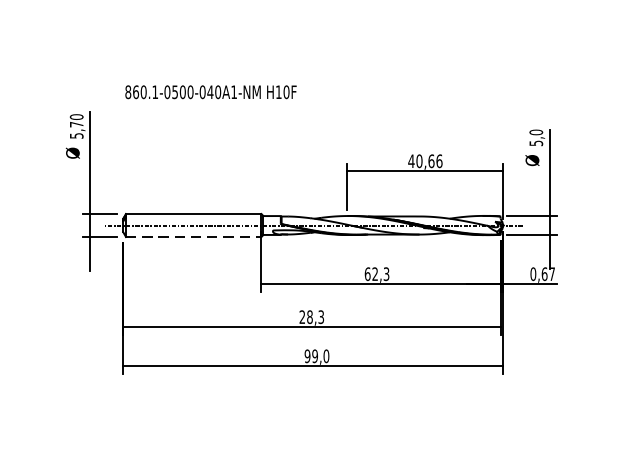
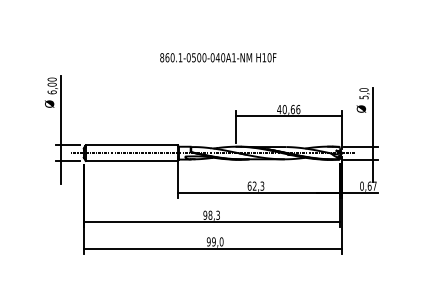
text: (211, 91) -> (218, 57), moved
text: (75, 130) -> (51, 88), 5,70 -> 6,00
line: (193, 236) -> (131, 160), dashed -> solid
text: (302, 315) -> (205, 214), 28,3 -> 98,3

